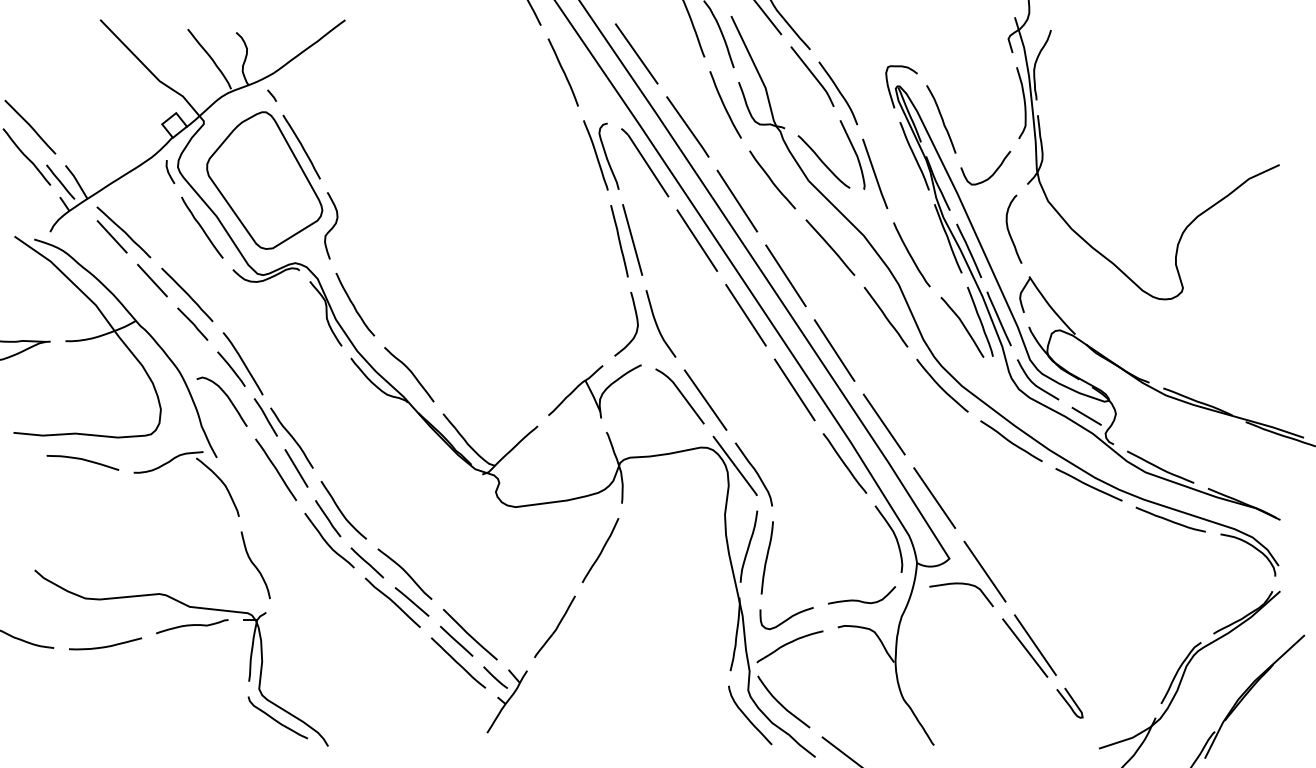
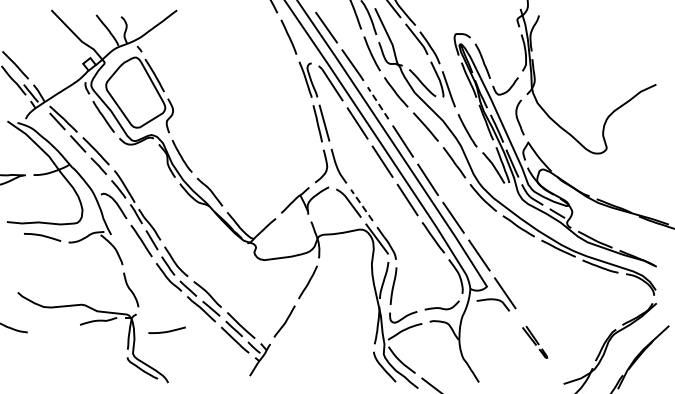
line: (735, 199) -> (377, 102), solid -> dashed
line: (704, 398) -> (361, 204), solid -> dashed
curve: (104, 646) -> (166, 331), moved
part: (1042, 667) -> (534, 342), size x0.6

